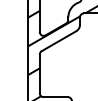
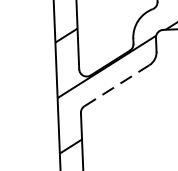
line: (58, 41) -> (116, 86), solid -> dashed

